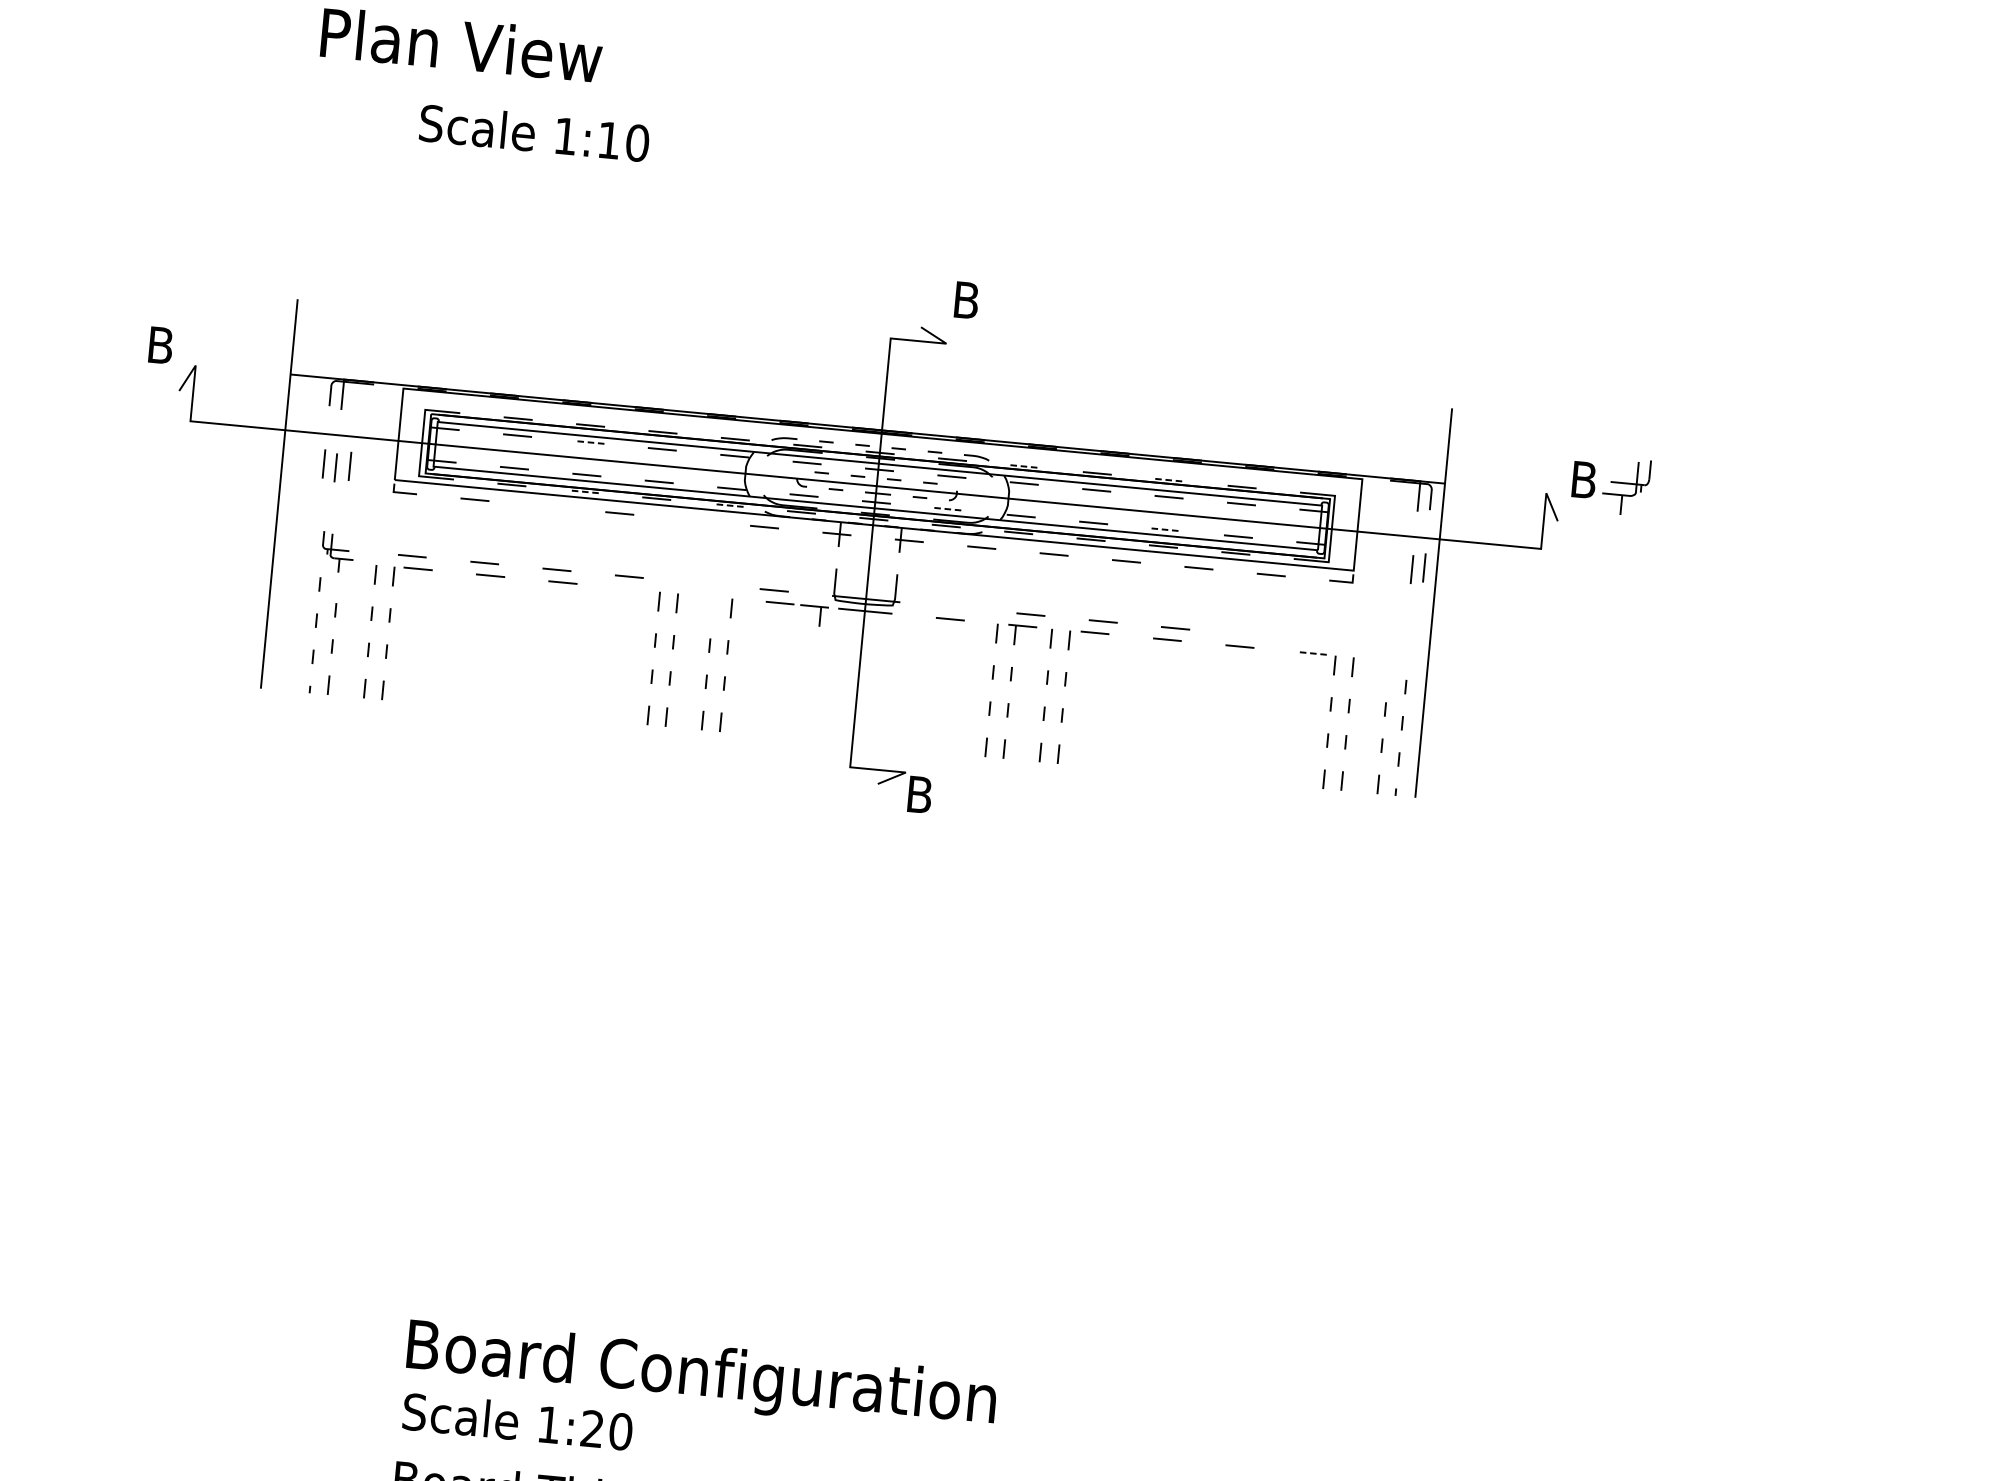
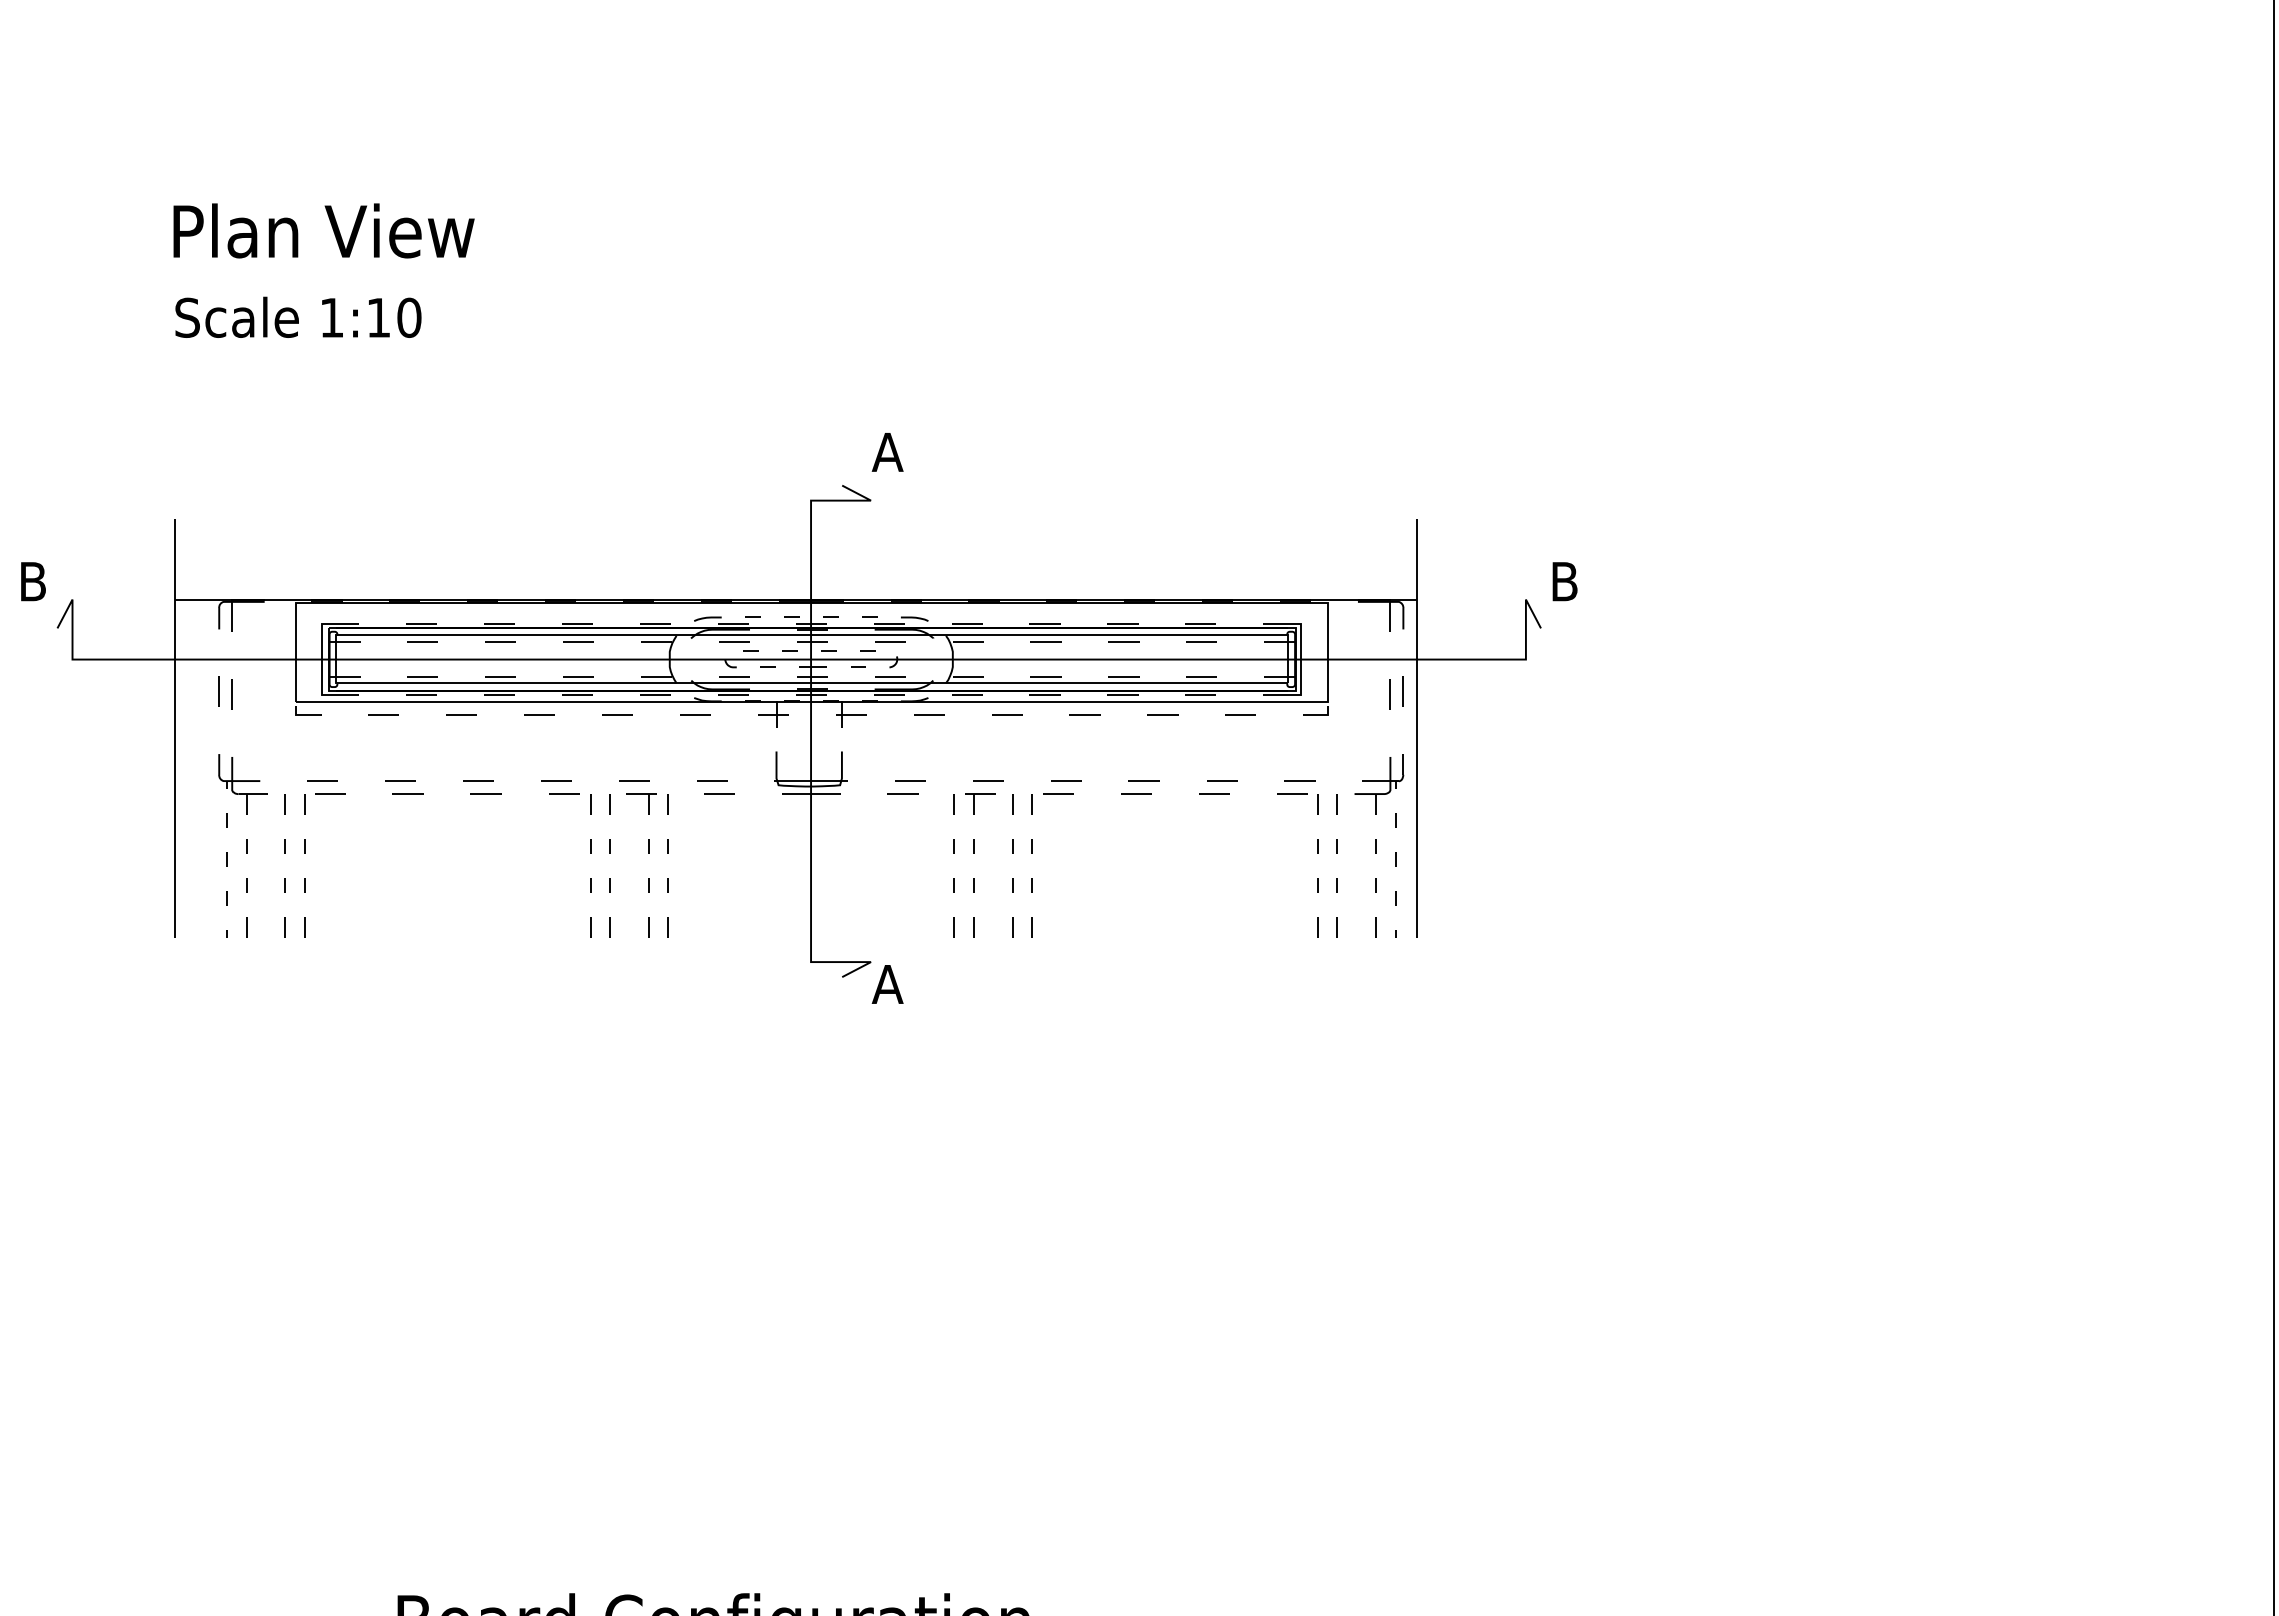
text: (534, 132) -> (298, 316), moved
text: (966, 300) -> (887, 452), B -> A
line: (589, 442) -> (500, 641), dashed -> solid
line: (349, 466) -> (246, 691), removed
line: (1025, 466) -> (967, 623), dashed -> solid
line: (1169, 480) -> (1122, 623), dashed -> solid
part: (1626, 486) -> (1379, 784), moved
line: (584, 492) -> (499, 695), dashed -> solid
line: (729, 505) -> (655, 695), dashed -> solid
line: (547, 506) -> (461, 714), added
line: (949, 508) -> (890, 676), dashed -> solid
line: (692, 520) -> (617, 714), added
line: (1165, 529) -> (1123, 676), dashed -> solid
part: (337, 552) -> (242, 784), size x1.43
line: (702, 583) -> (634, 780), added
line: (635, 588) -> (564, 793), added
line: (958, 607) -> (910, 780), added
part: (819, 615) -> (648, 803), moved
line: (1248, 634) -> (1222, 780), added
line: (1320, 641) -> (1299, 780), added
line: (1312, 653) -> (1292, 794), dashed -> solid
text: (919, 794) -> (887, 984), B -> A

